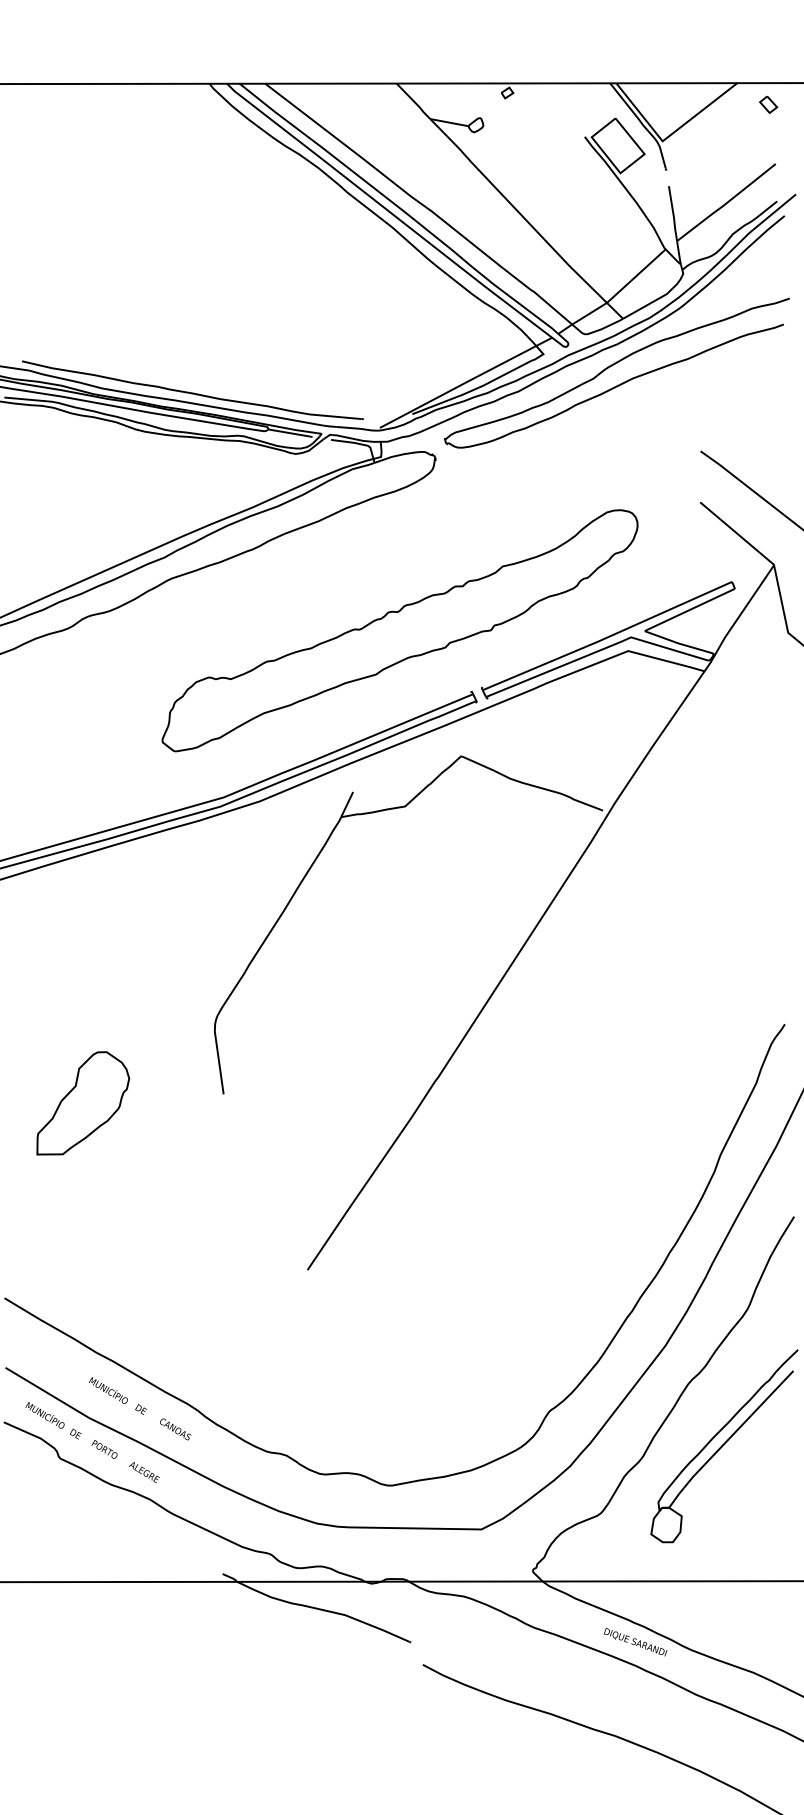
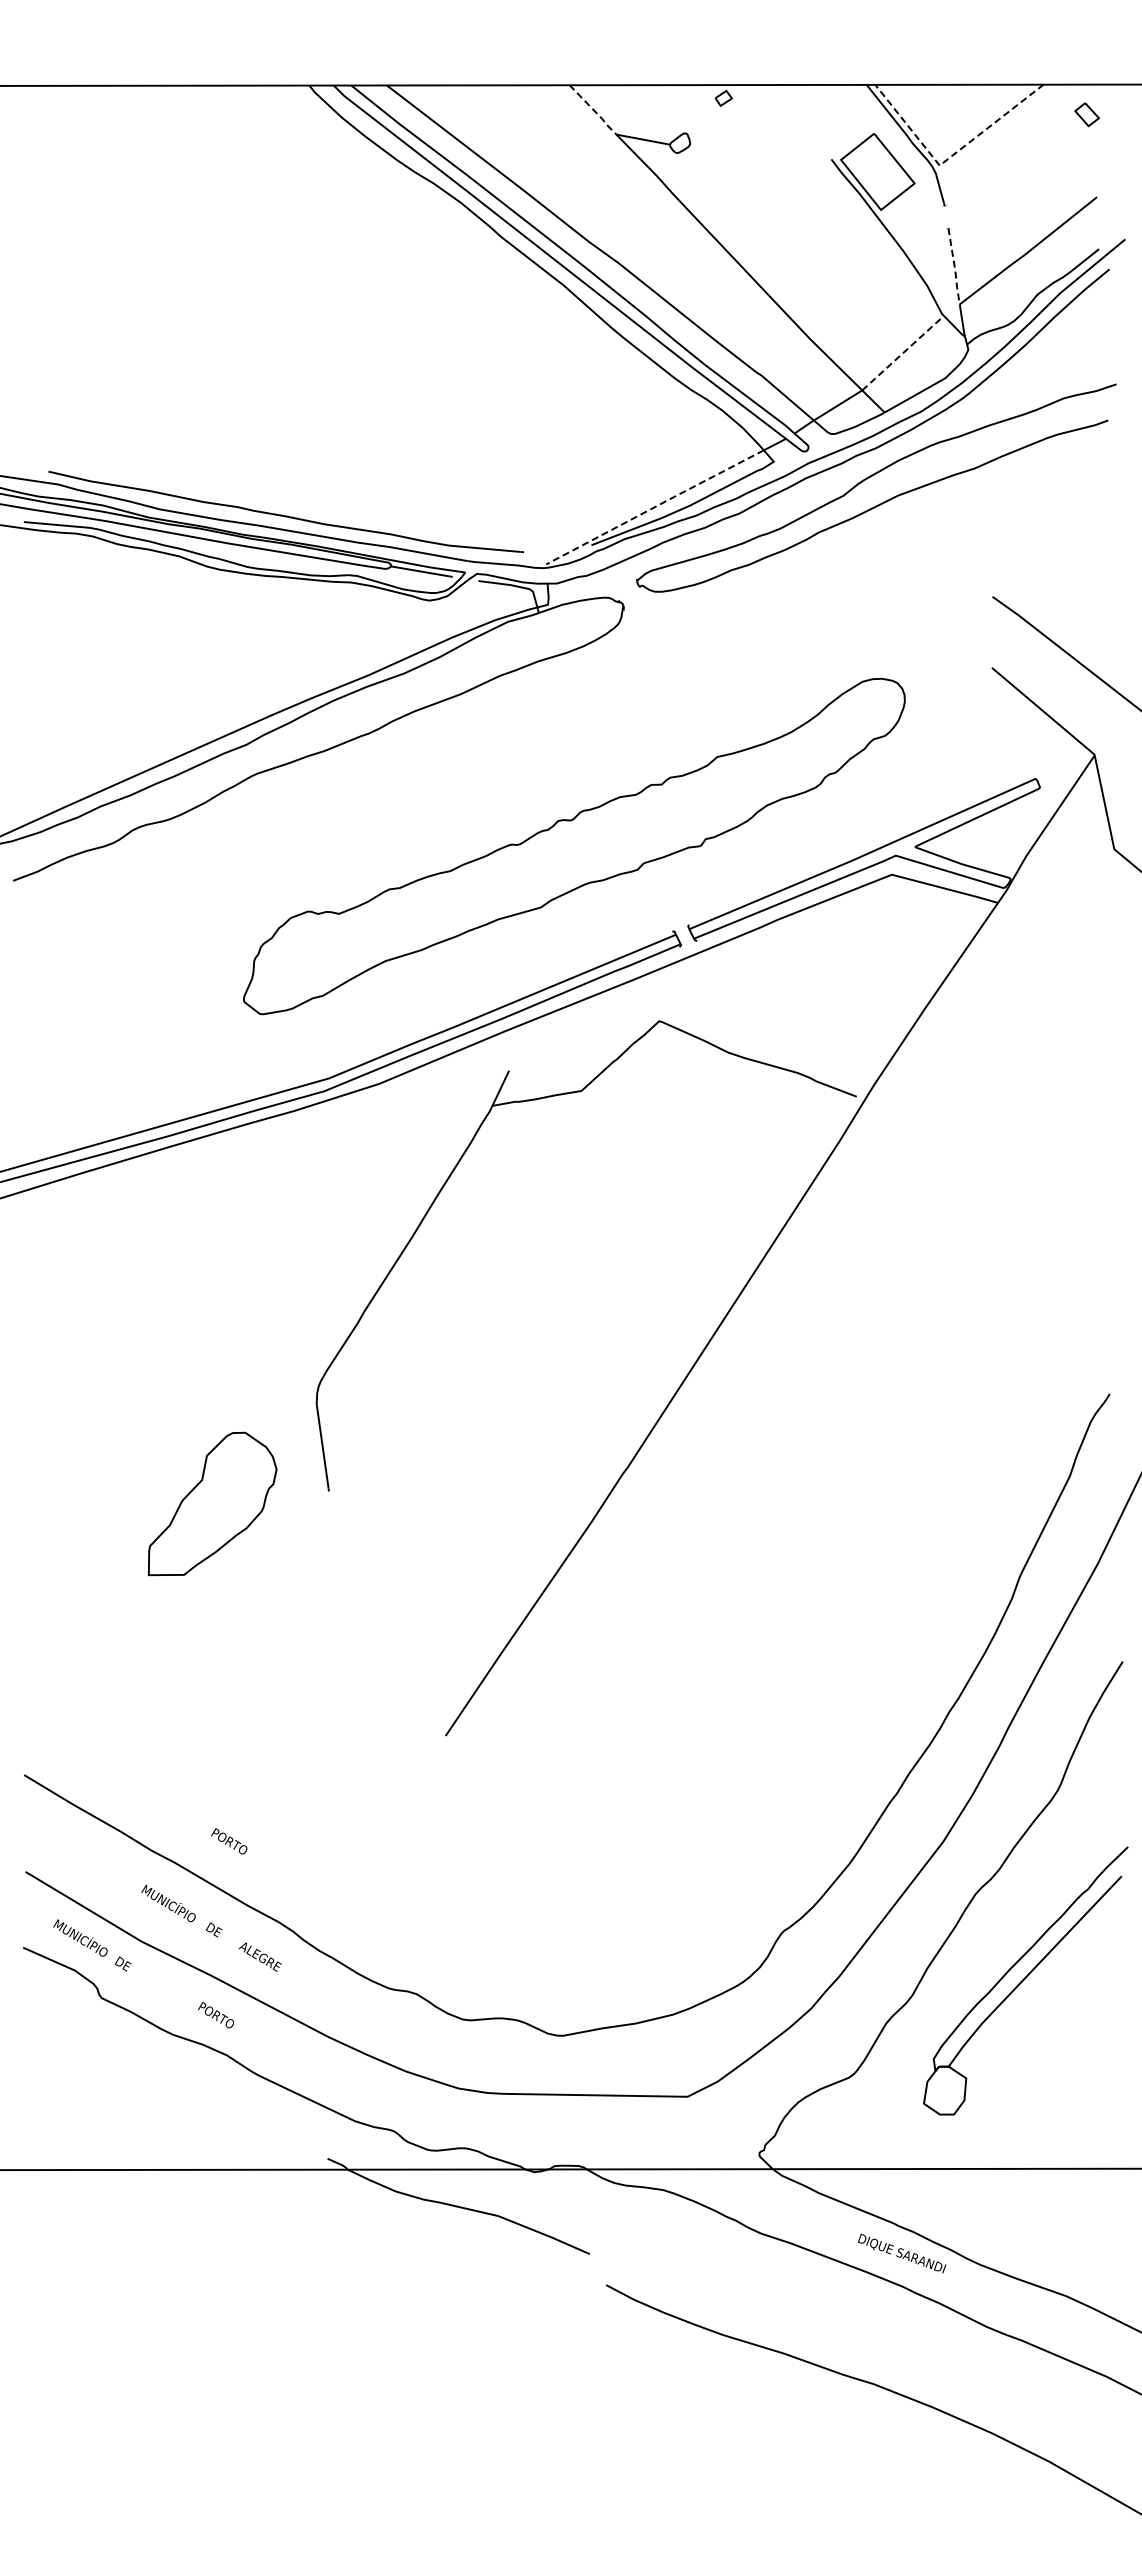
line: (414, 101) -> (594, 110), solid -> dashed
line: (669, 135) -> (949, 157), solid -> dashed
line: (673, 214) -> (954, 267), solid -> dashed
line: (636, 275) -> (903, 352), solid -> dashed
line: (458, 386) -> (655, 506), solid -> dashed
part: (83, 1103) -> (212, 1503), moved
text: (174, 1429) -> (260, 1957), CANOAS -> ALEGRE
text: (104, 1449) -> (229, 1841), moved
text: (144, 1472) -> (218, 2017), ALEGRE -> PORTO

